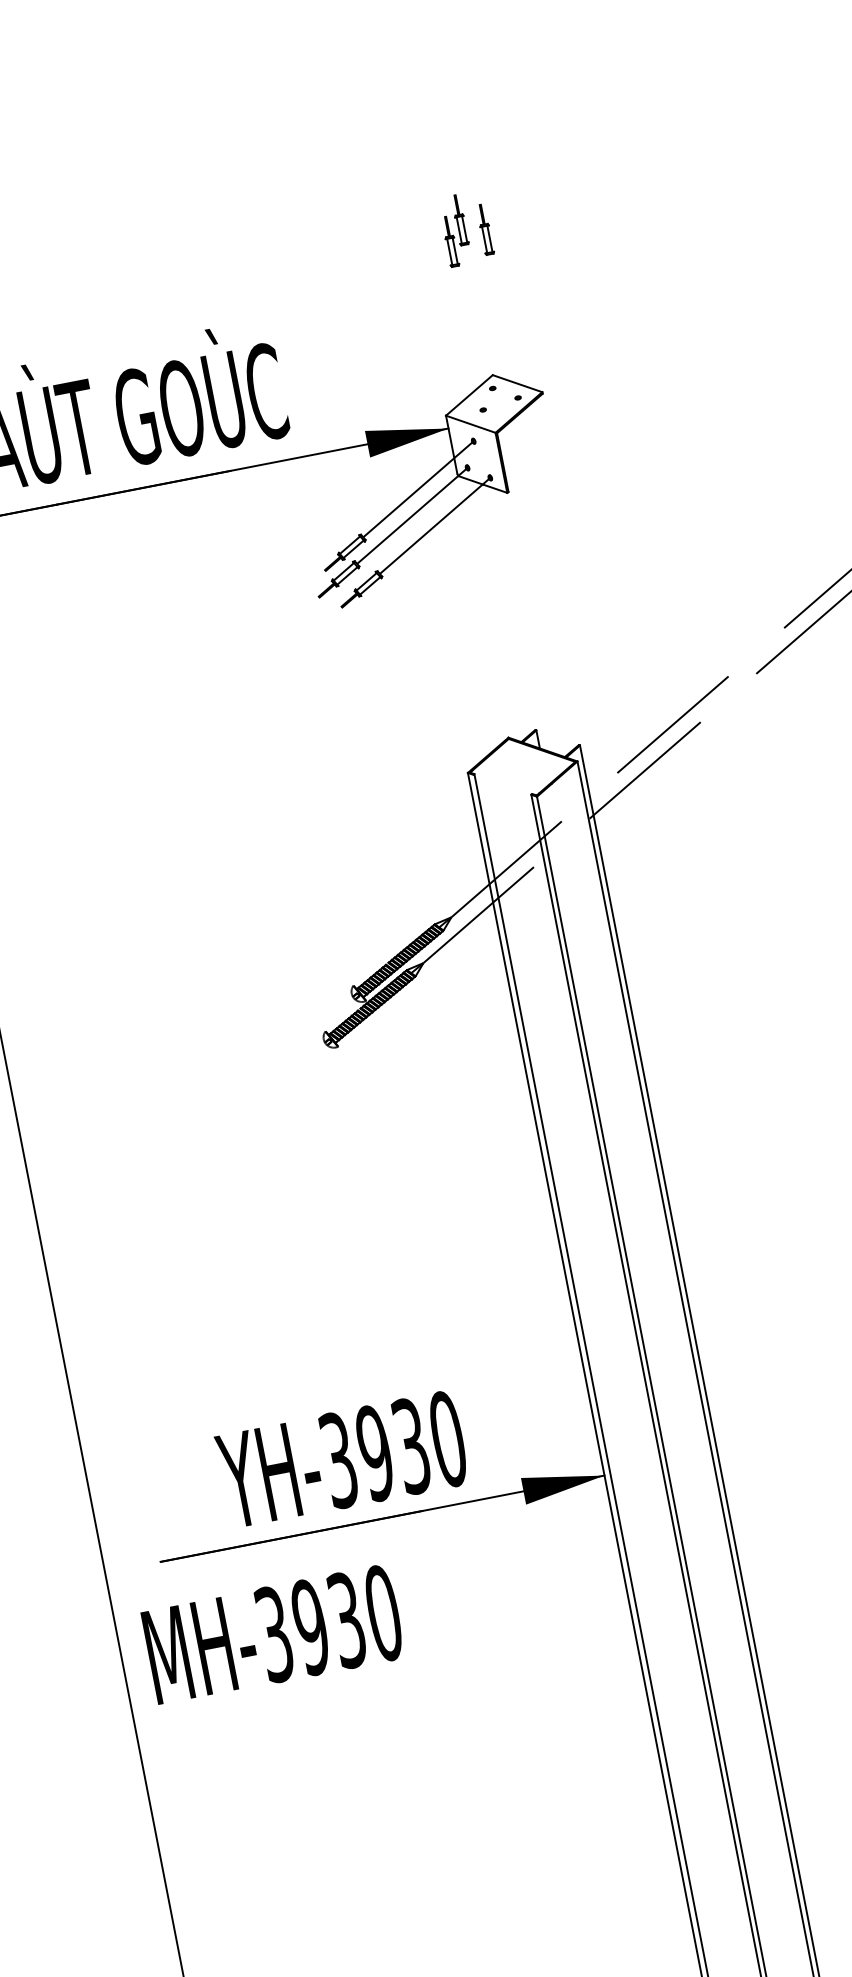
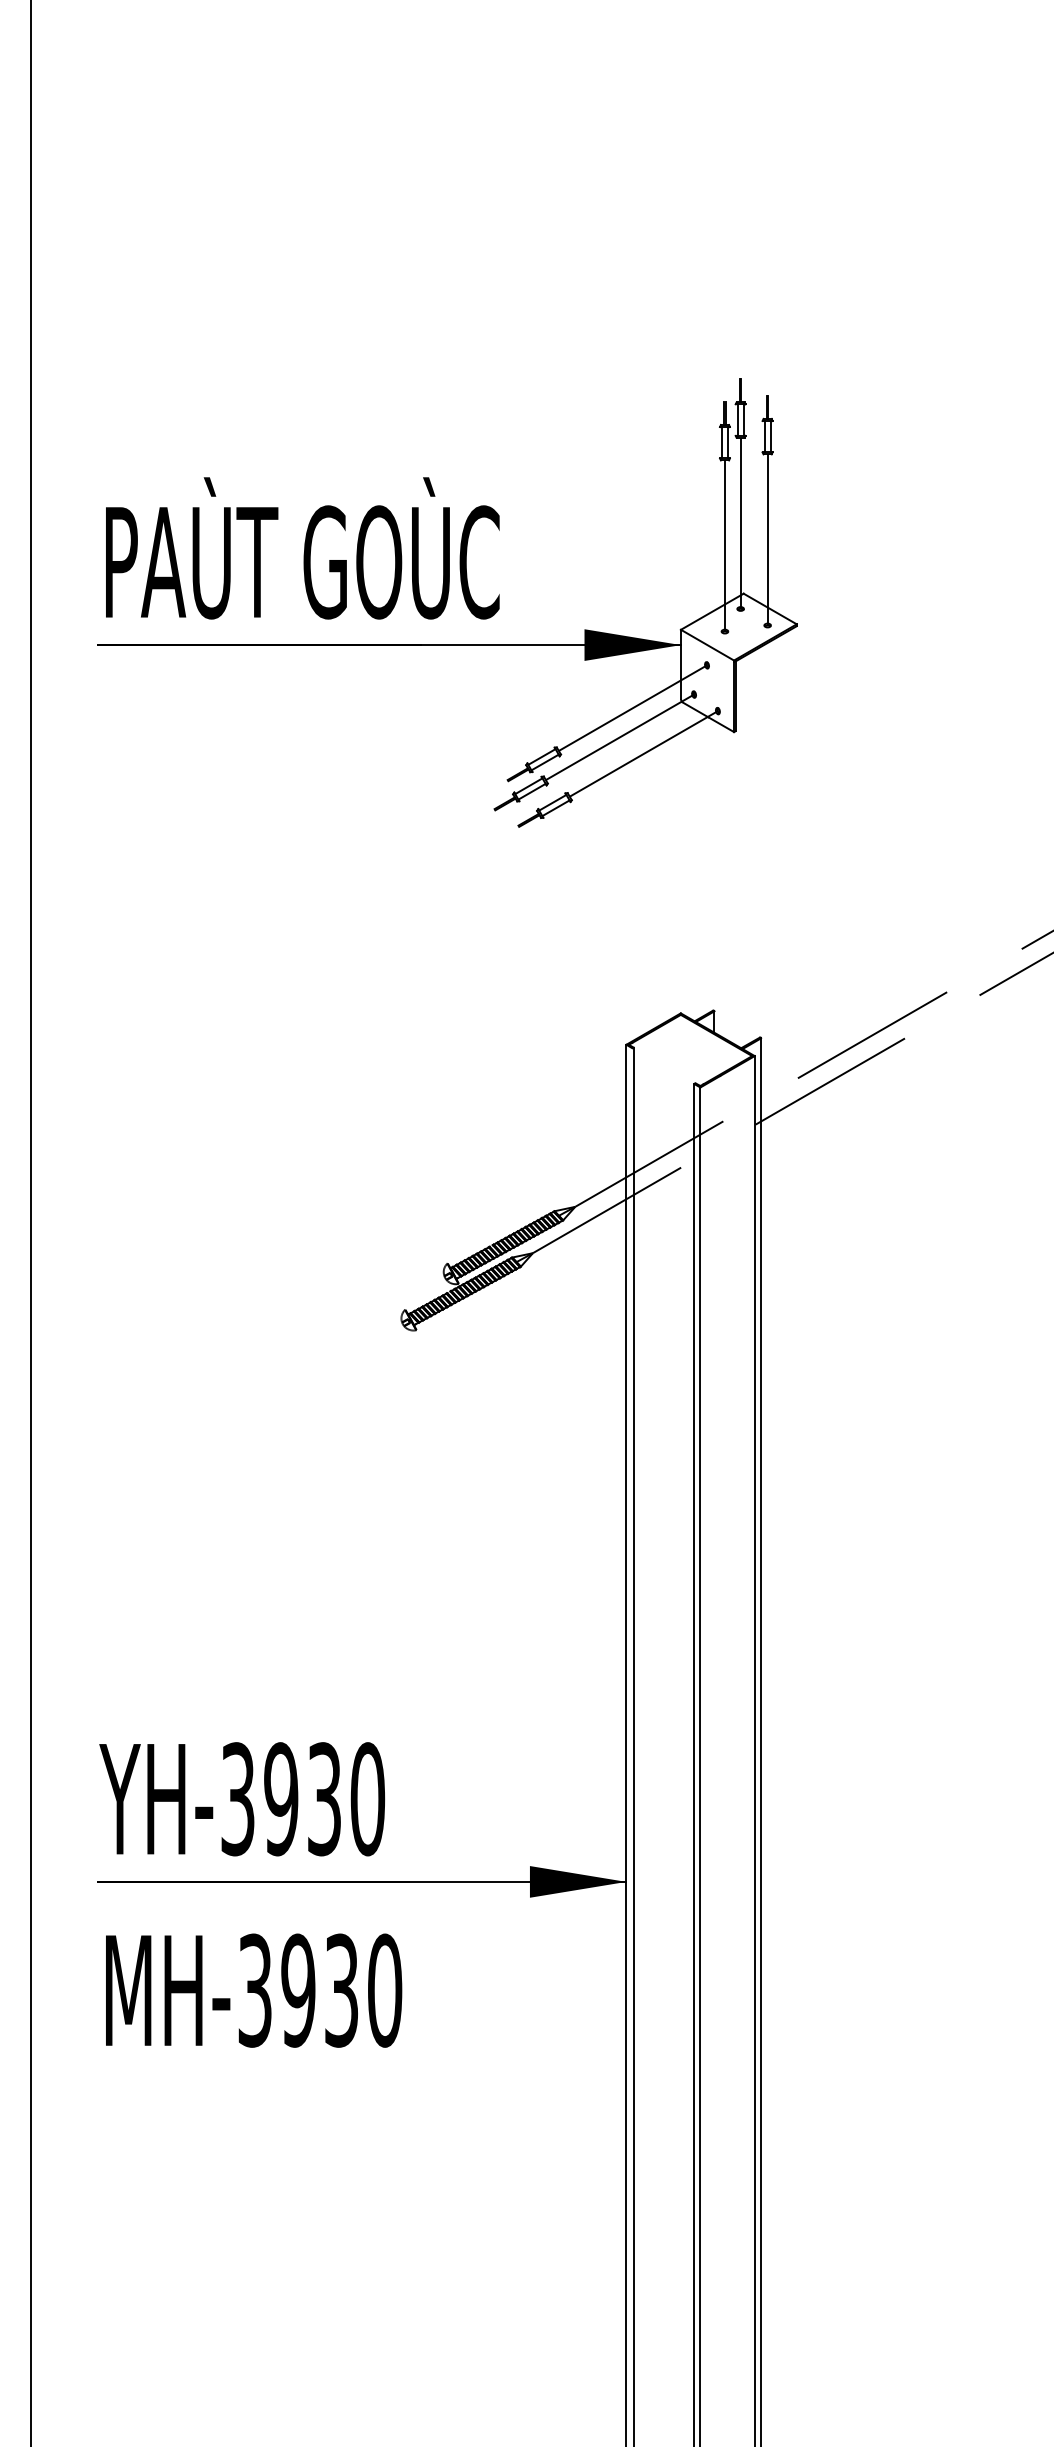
line: (478, 315) -> (740, 522), added
line: (503, 325) -> (767, 539), added
line: (468, 337) -> (724, 545), added
text: (342, 1459) -> (242, 1799), moved
text: (273, 1634) -> (254, 1990), moved

